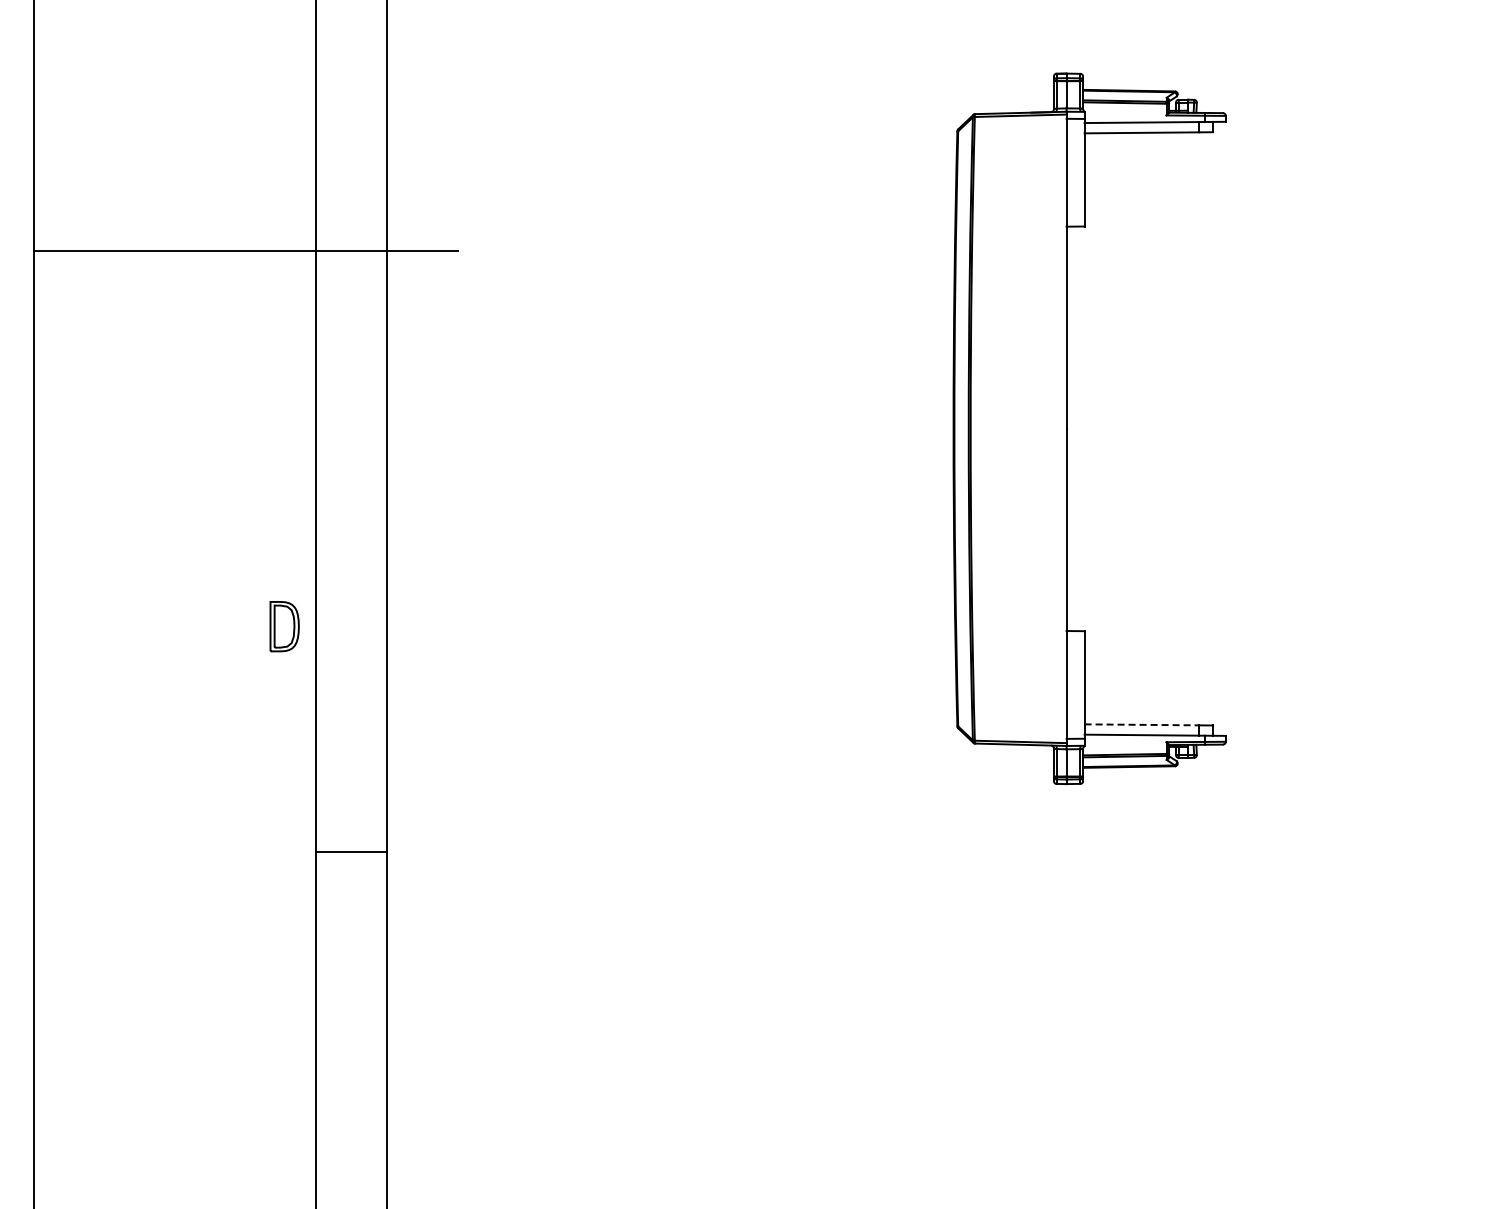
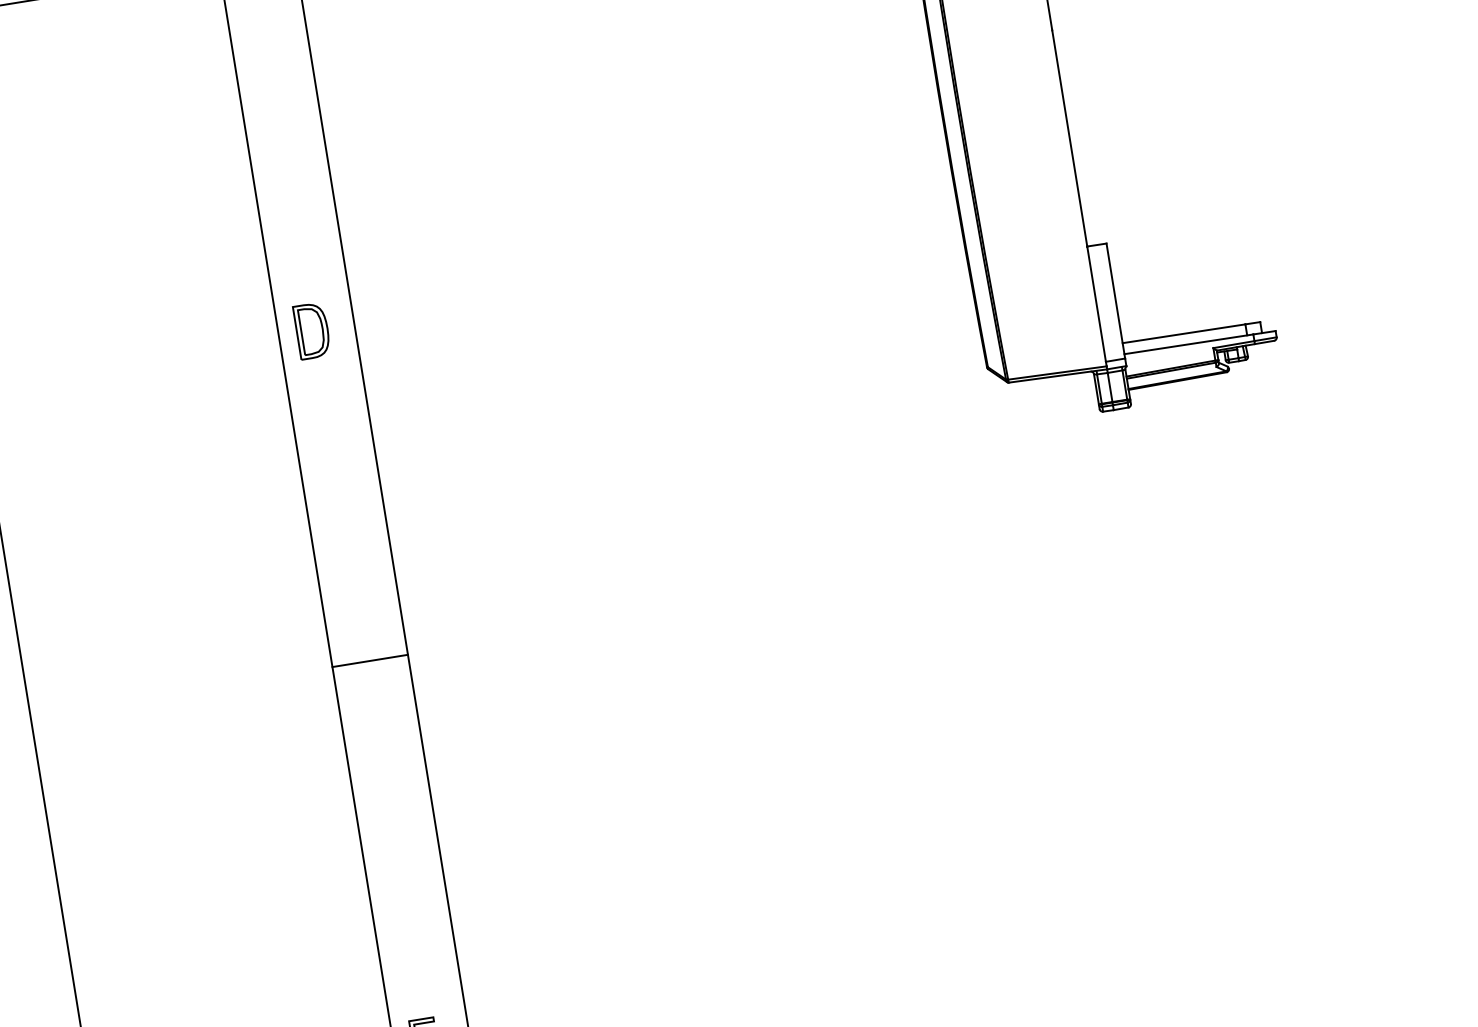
part: (284, 626) -> (312, 330), moved
line: (1142, 724) -> (1184, 333), dashed -> solid
line: (351, 851) -> (369, 660), moved

